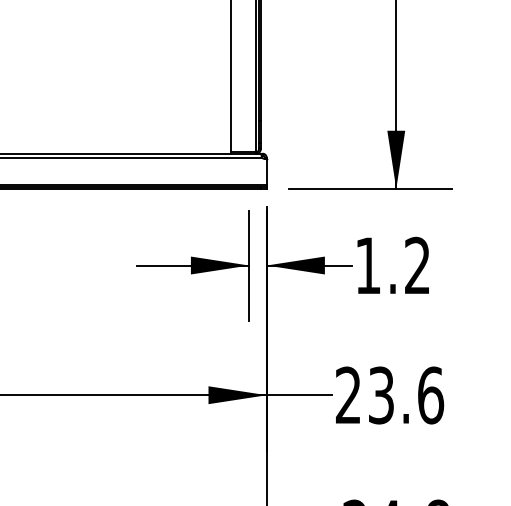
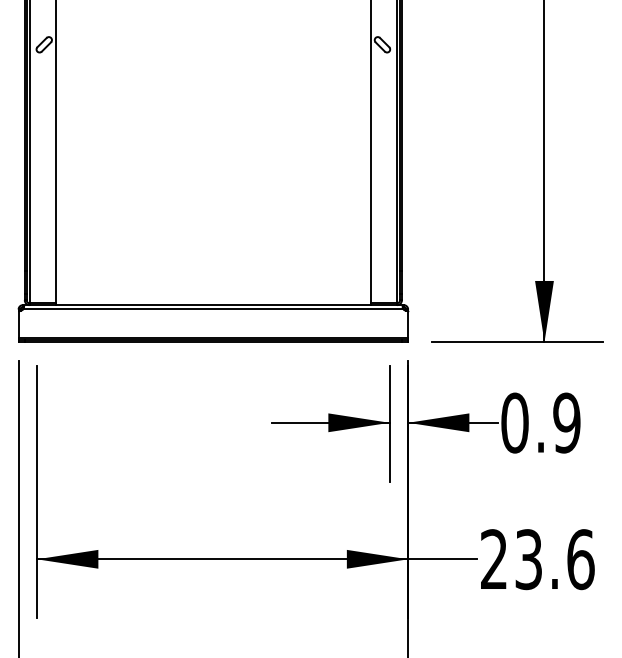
text: (392, 265) -> (540, 422), 1.2 -> 0.9

